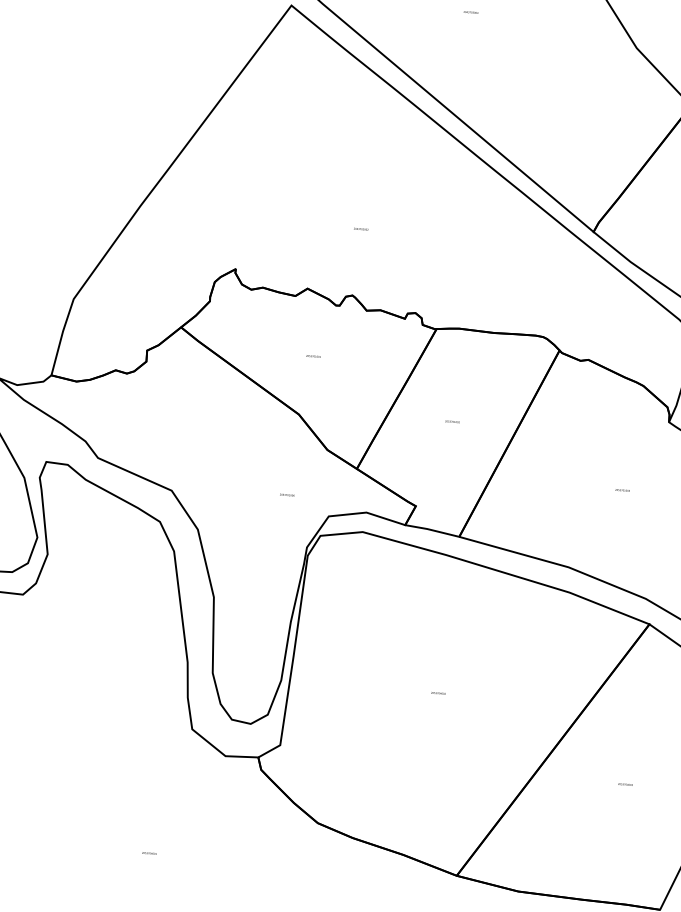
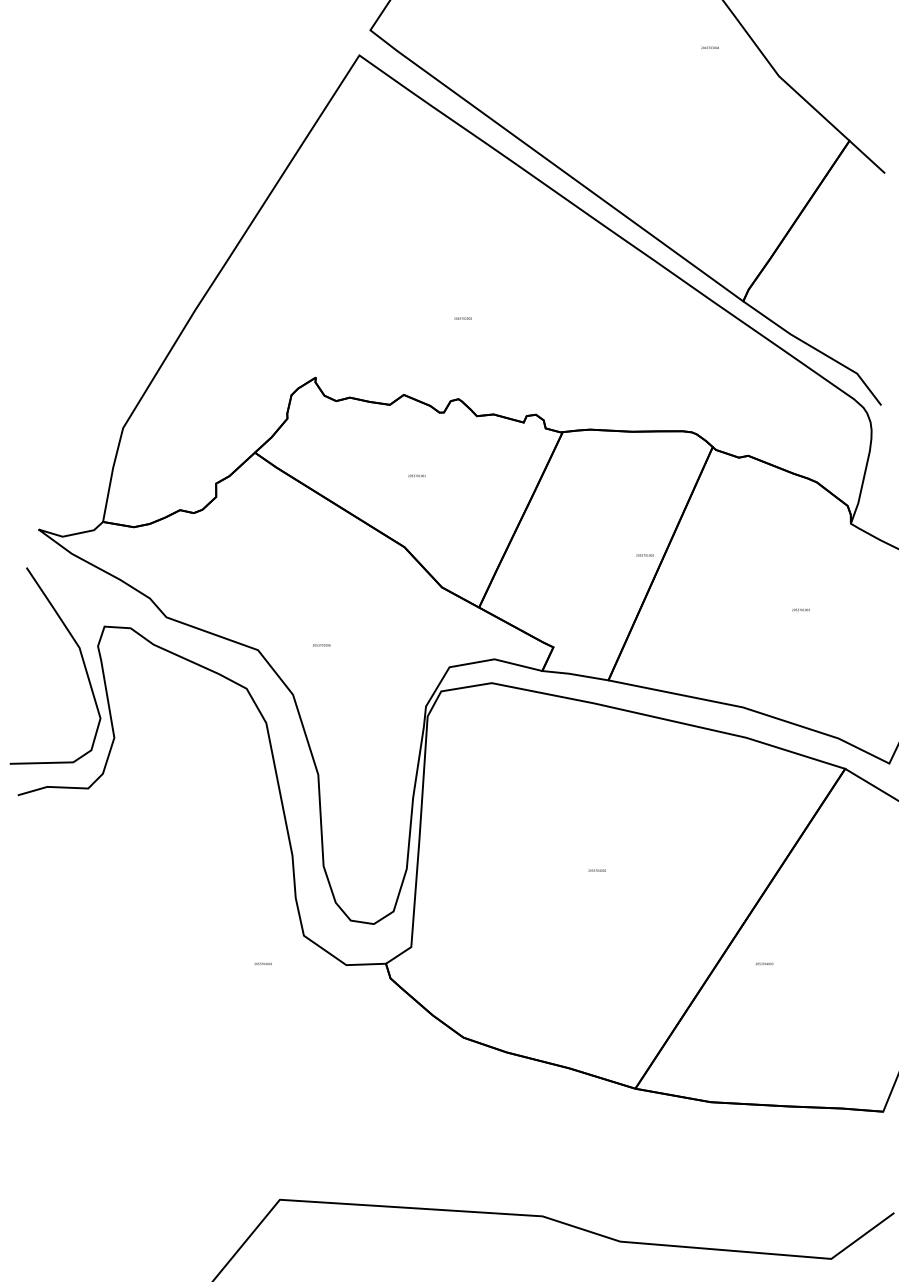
text: (470, 12) -> (709, 47), moved
text: (451, 421) -> (644, 555), moved
text: (287, 495) -> (321, 645), moved
text: (625, 784) -> (764, 963), moved
text: (148, 852) -> (262, 963), moved

